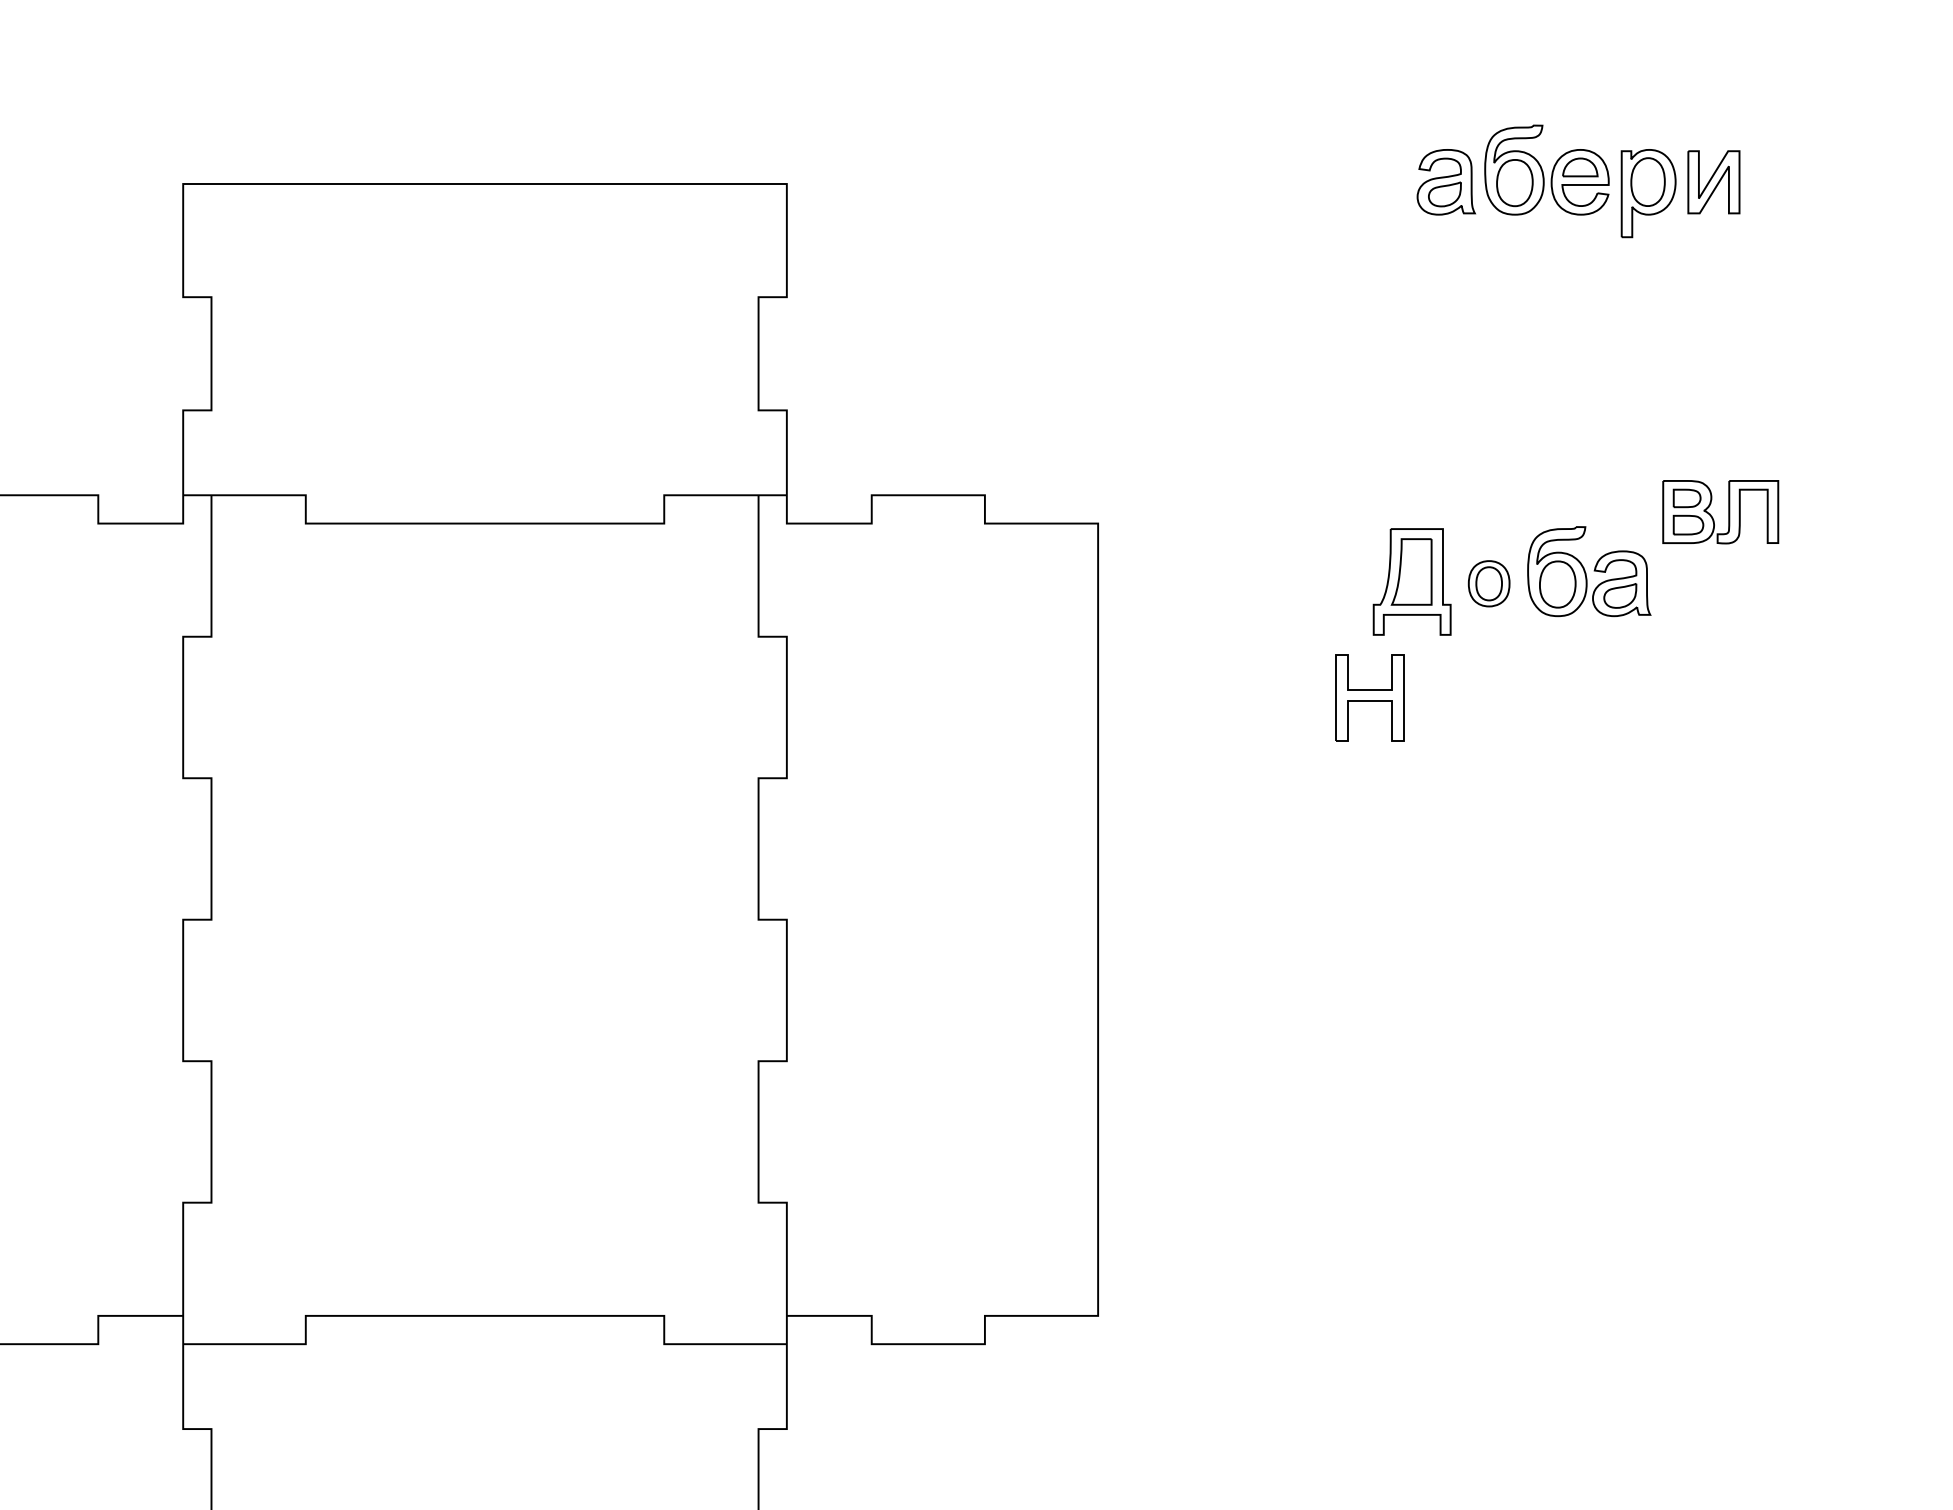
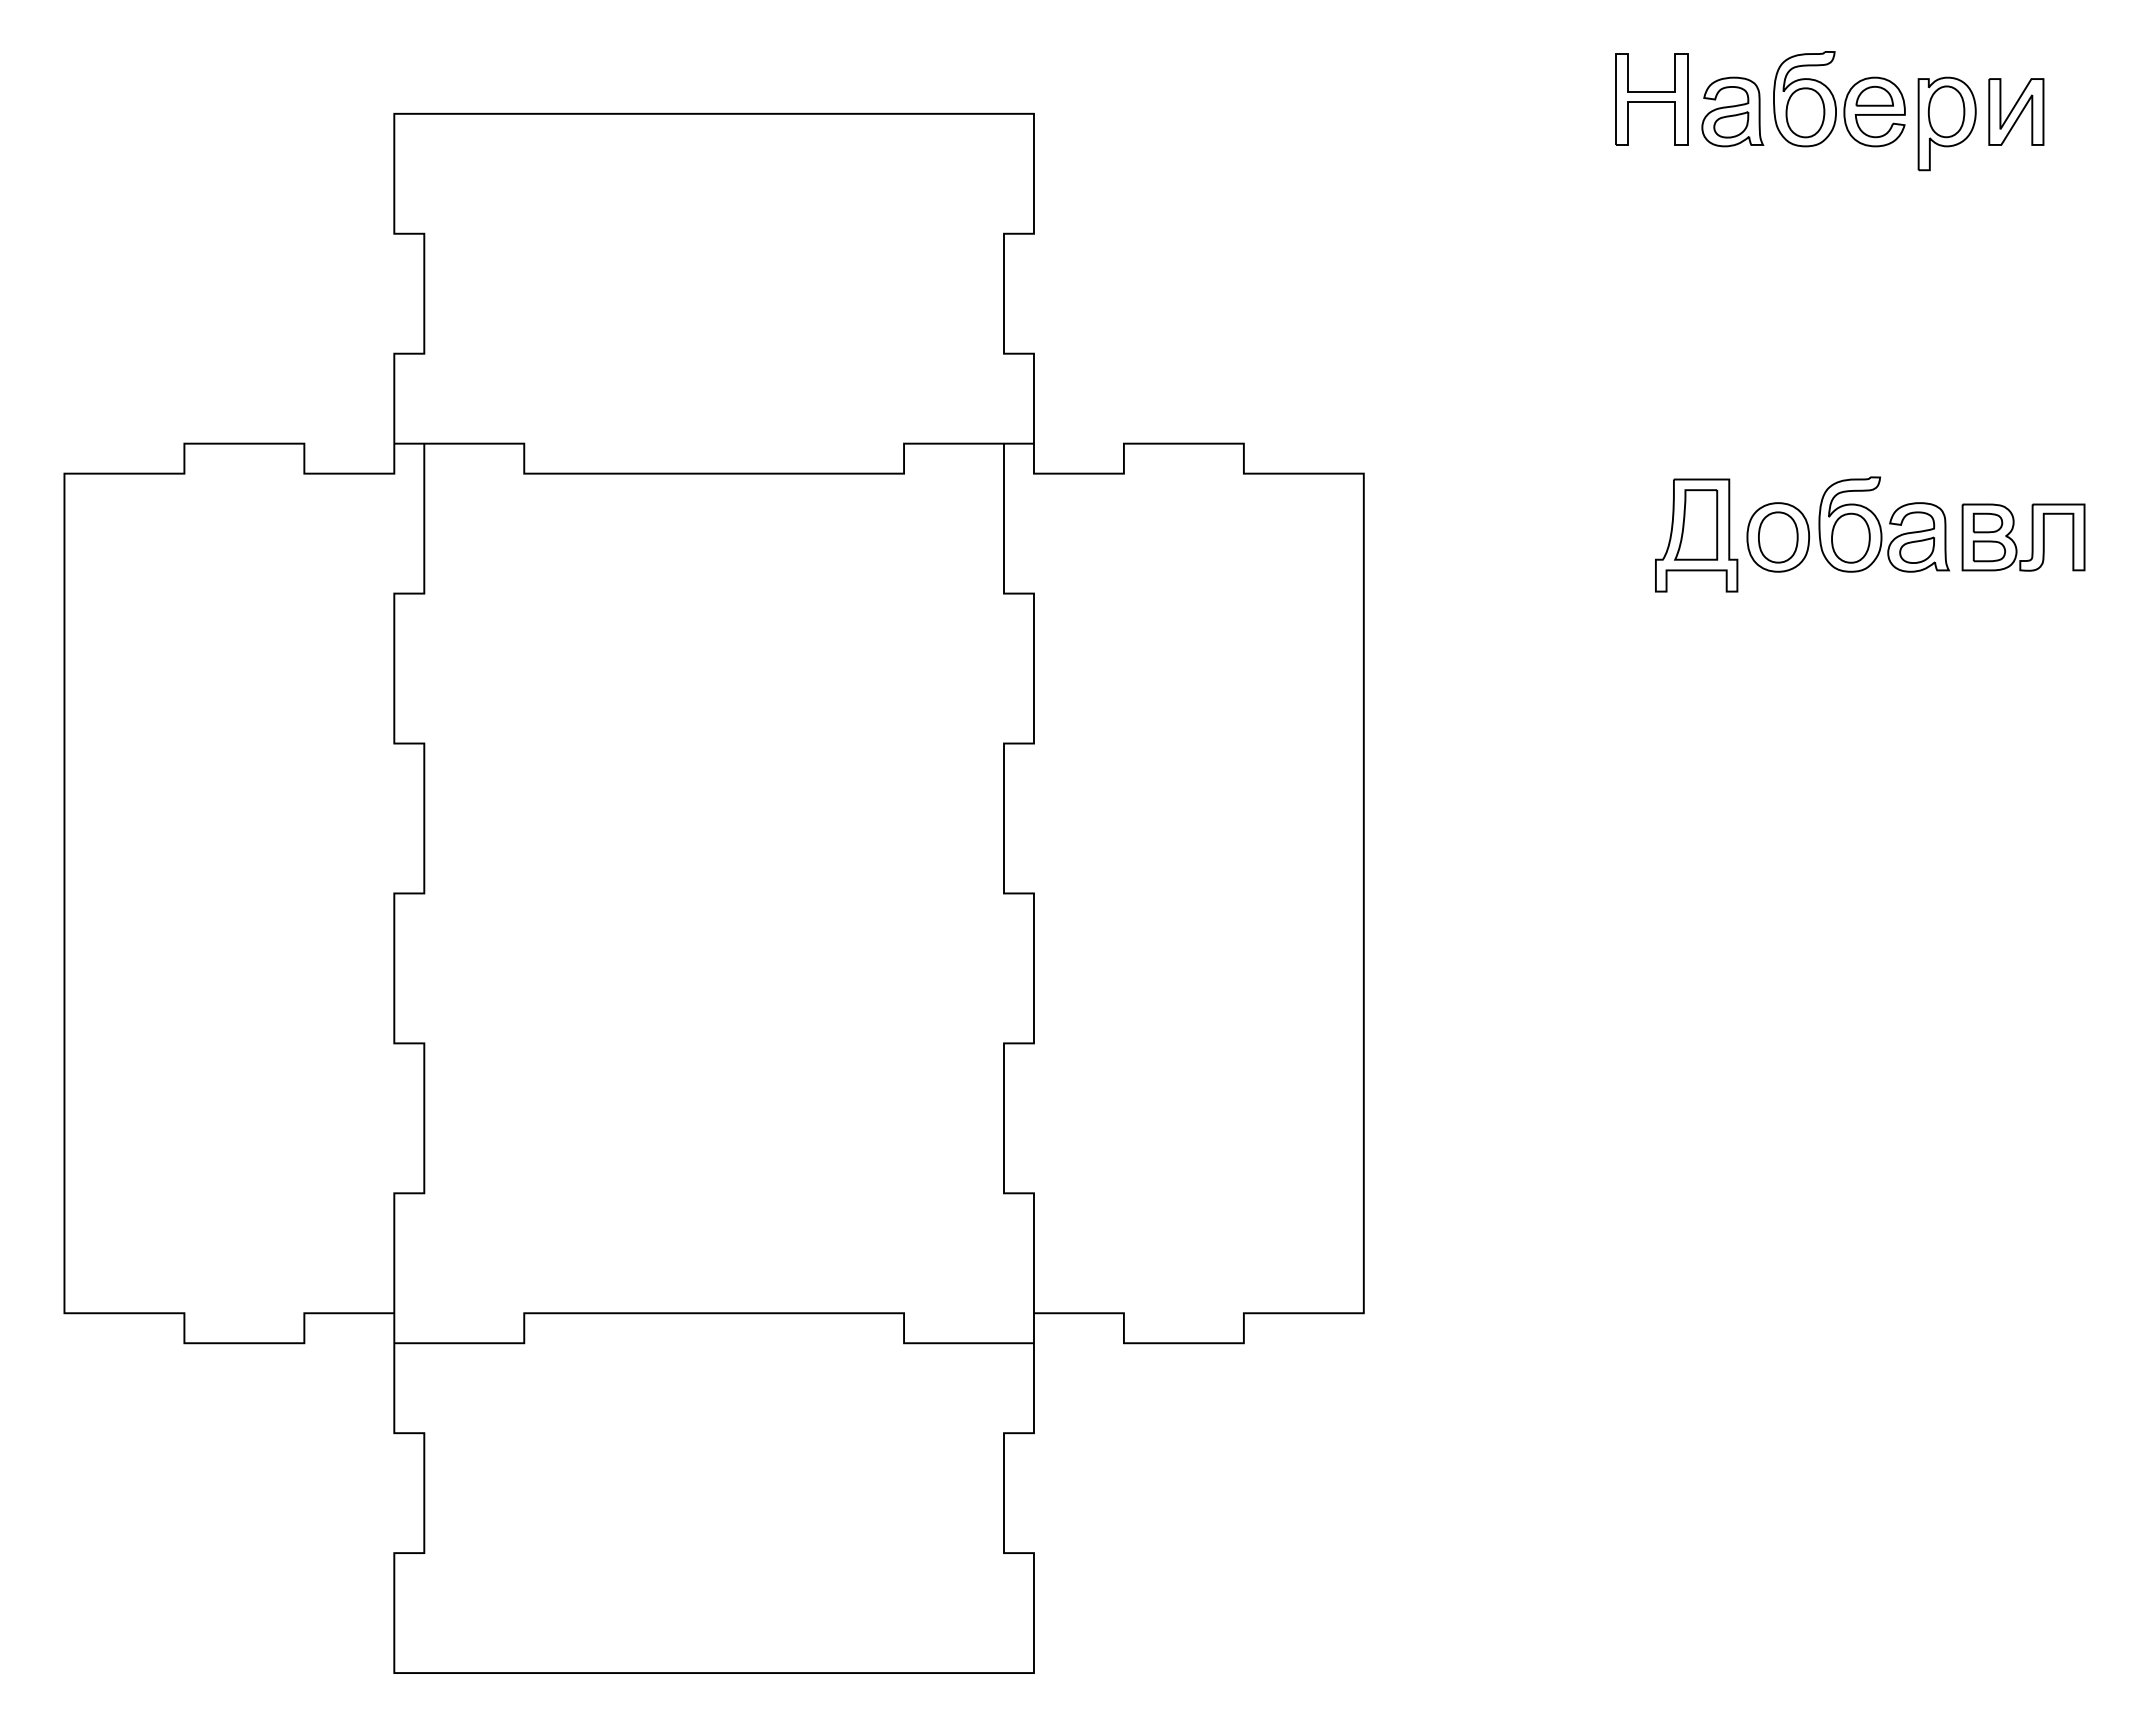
part: (1728, 512) -> (2031, 537), moved
part: (1488, 583) -> (1777, 537), size x1.43
part: (1369, 698) -> (1651, 99), moved

